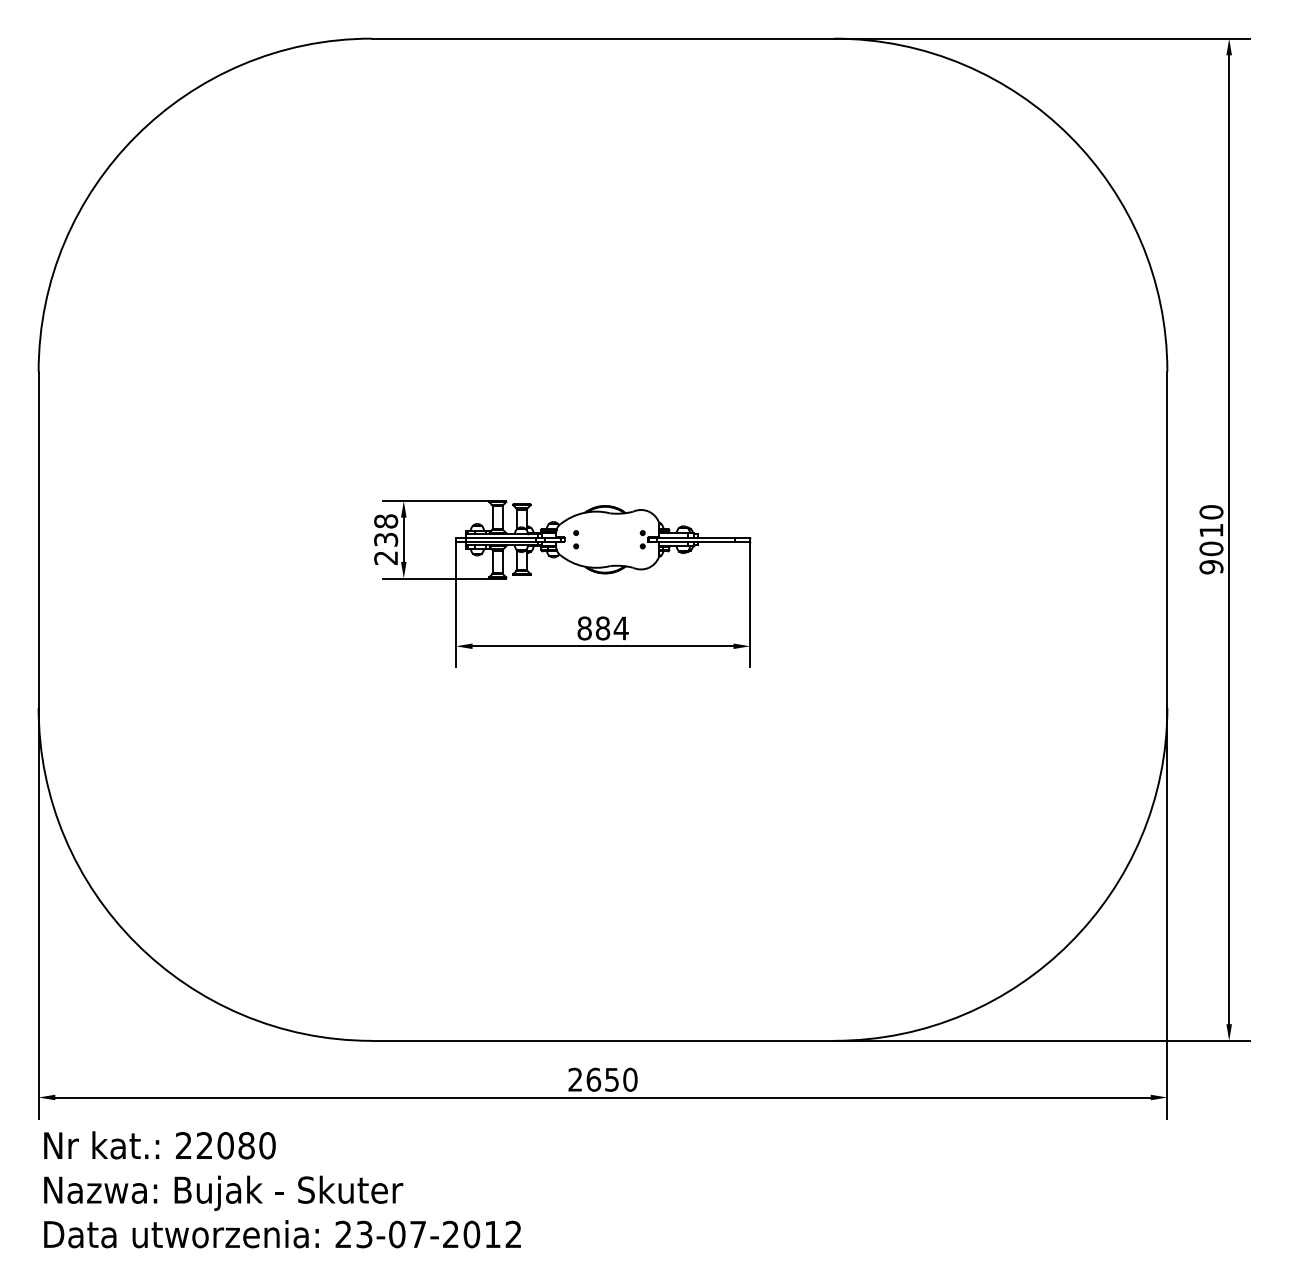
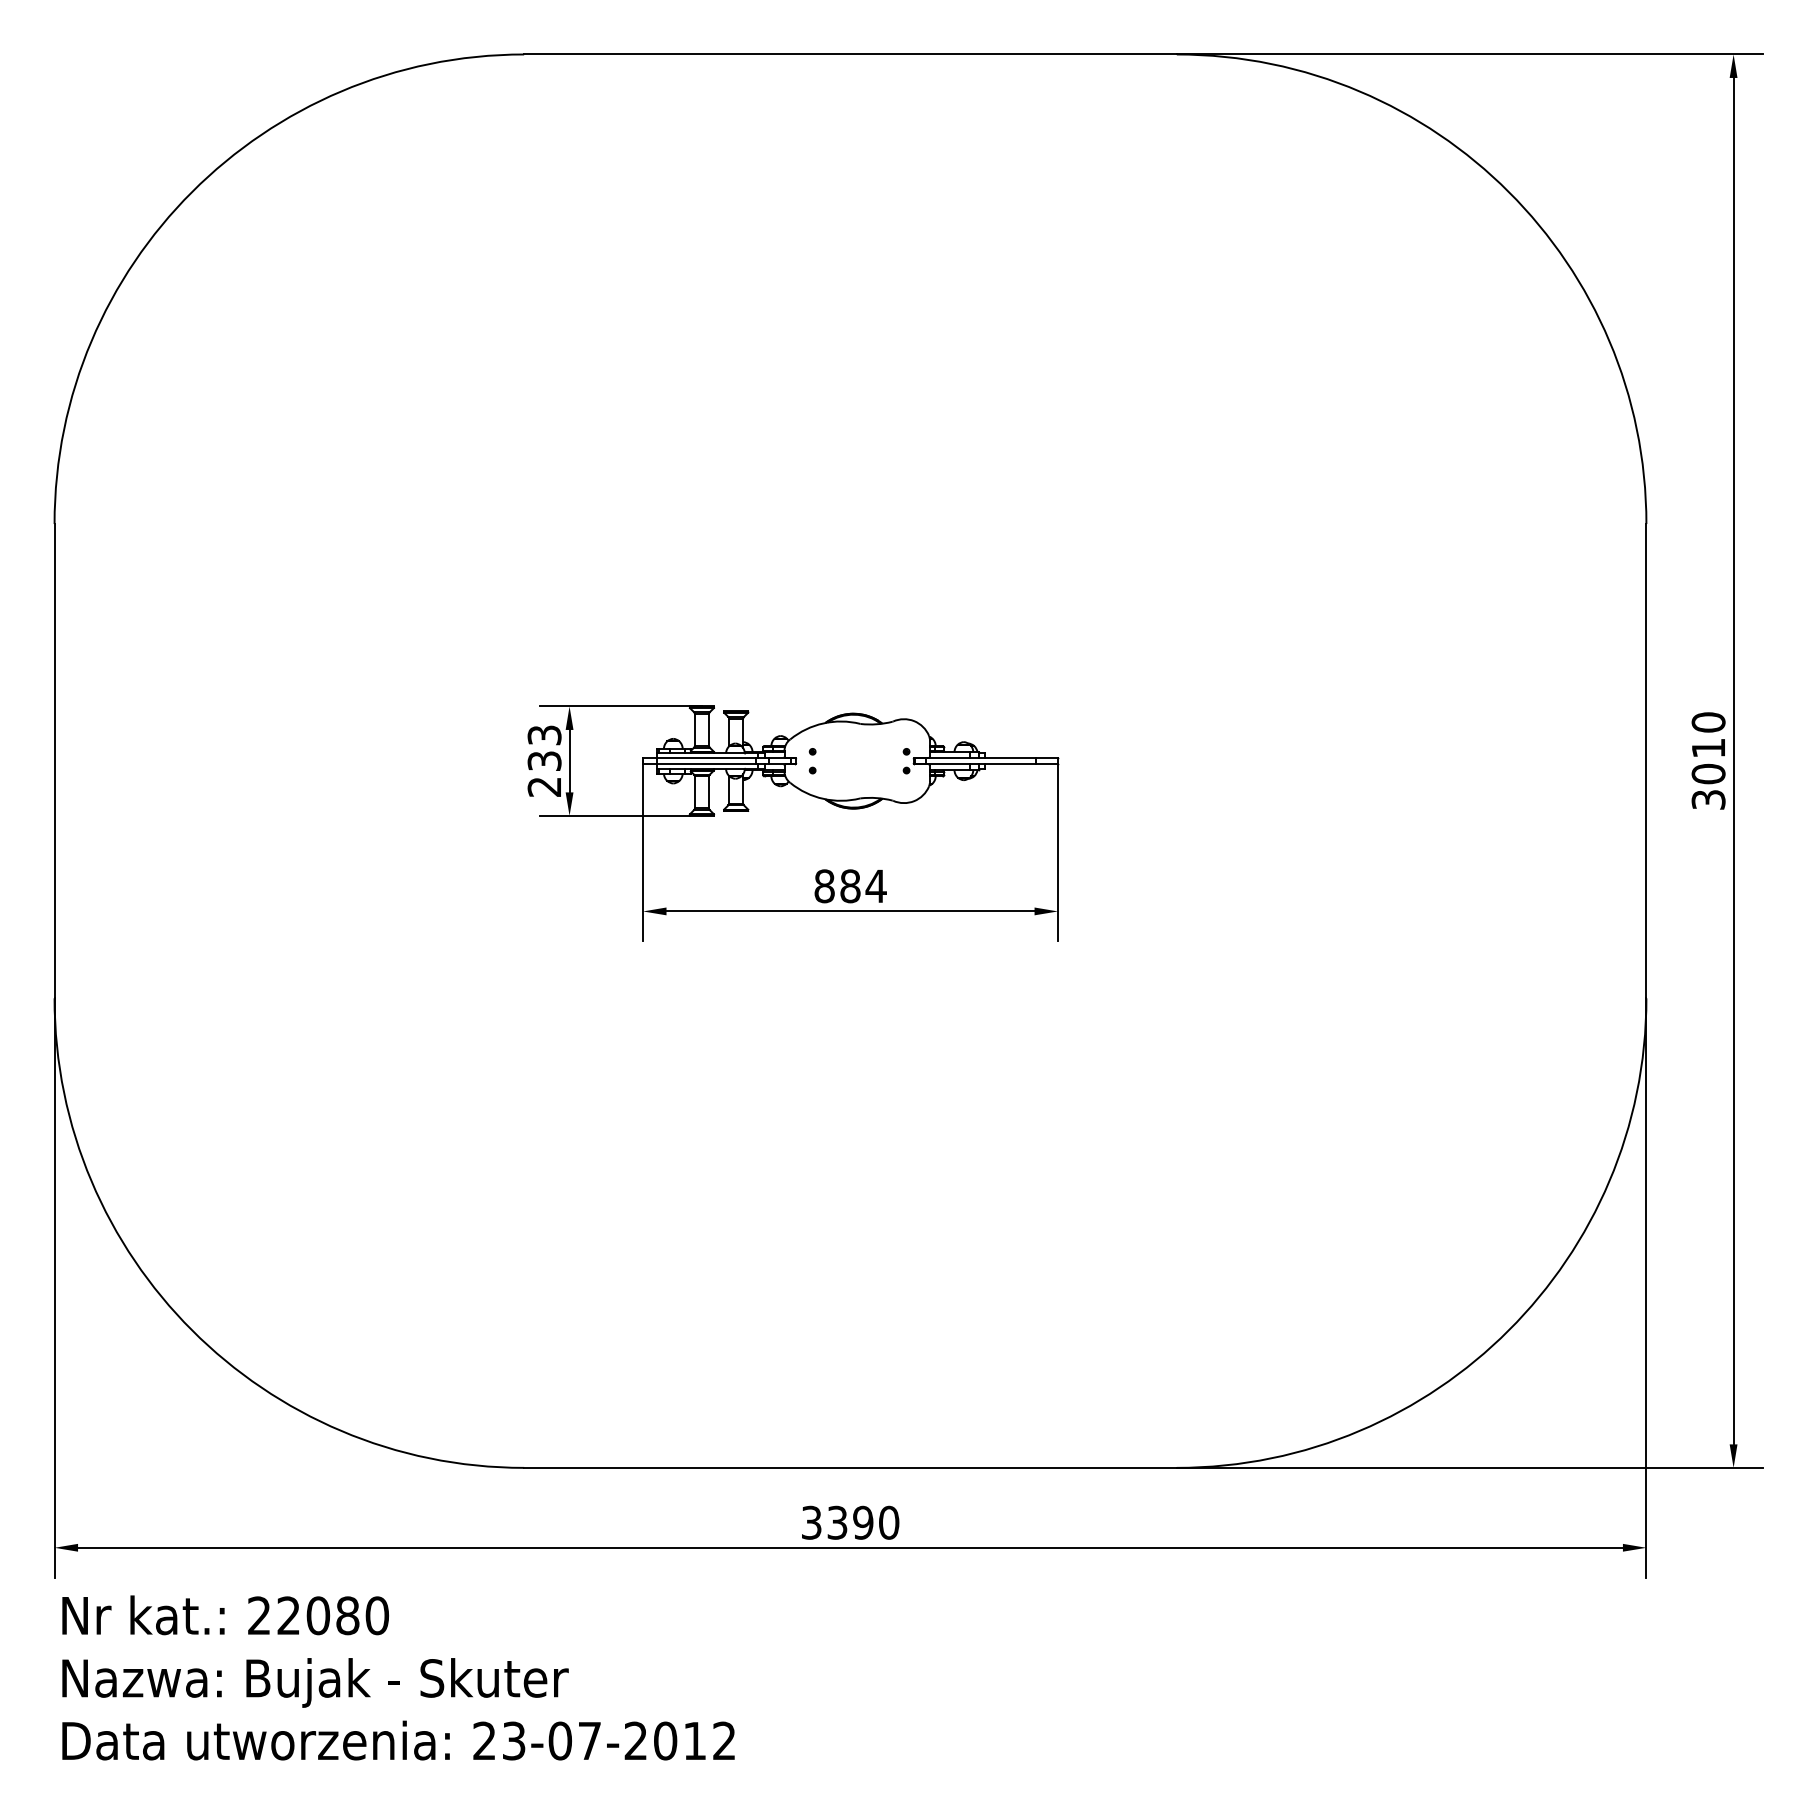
text: (386, 521) -> (545, 735), 238 -> 233
text: (1211, 567) -> (1708, 800), 9010 -> 3010
text: (593, 1079) -> (837, 1522), 2650 -> 3390

